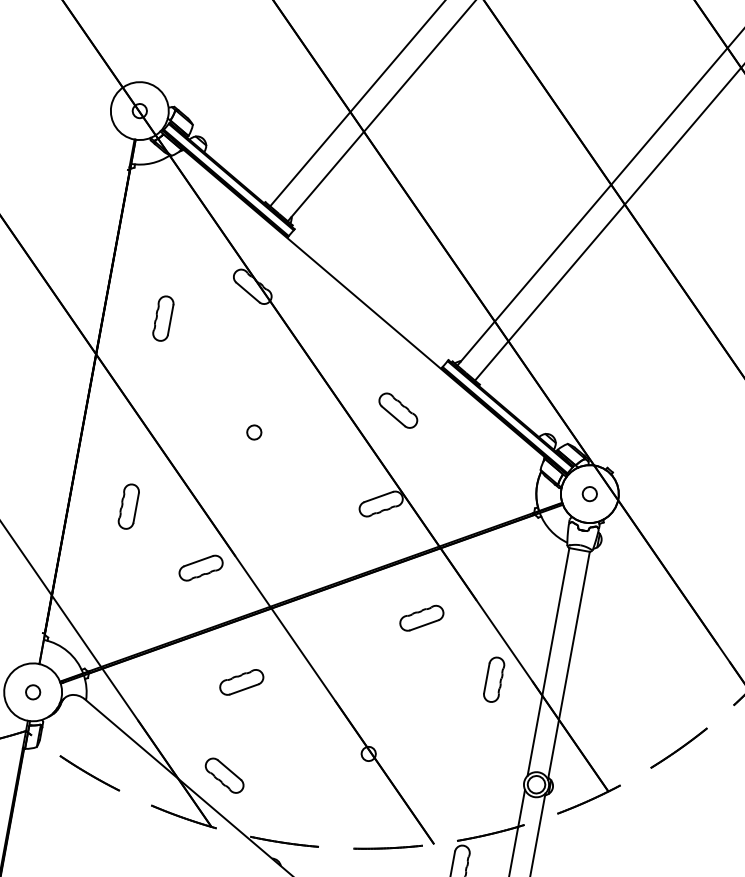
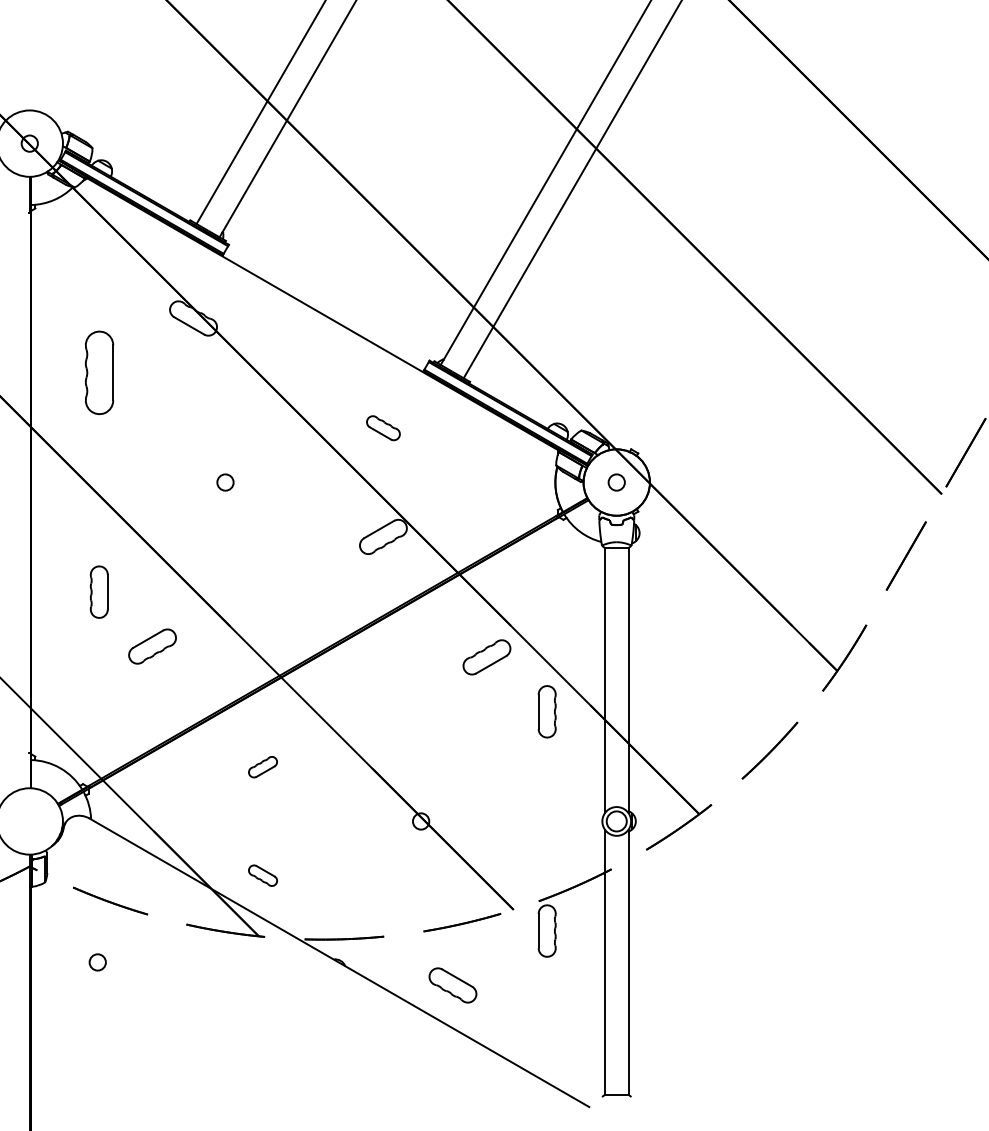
part: (162, 318) -> (98, 372), size x1.6
part: (398, 411) -> (383, 428), size x0.7
part: (201, 568) -> (152, 646), moved
part: (421, 618) -> (486, 657), moved
part: (241, 682) -> (262, 767), size x0.6
circle: (32, 692) -> (97, 962), moved
part: (224, 775) -> (262, 875), size x0.6

